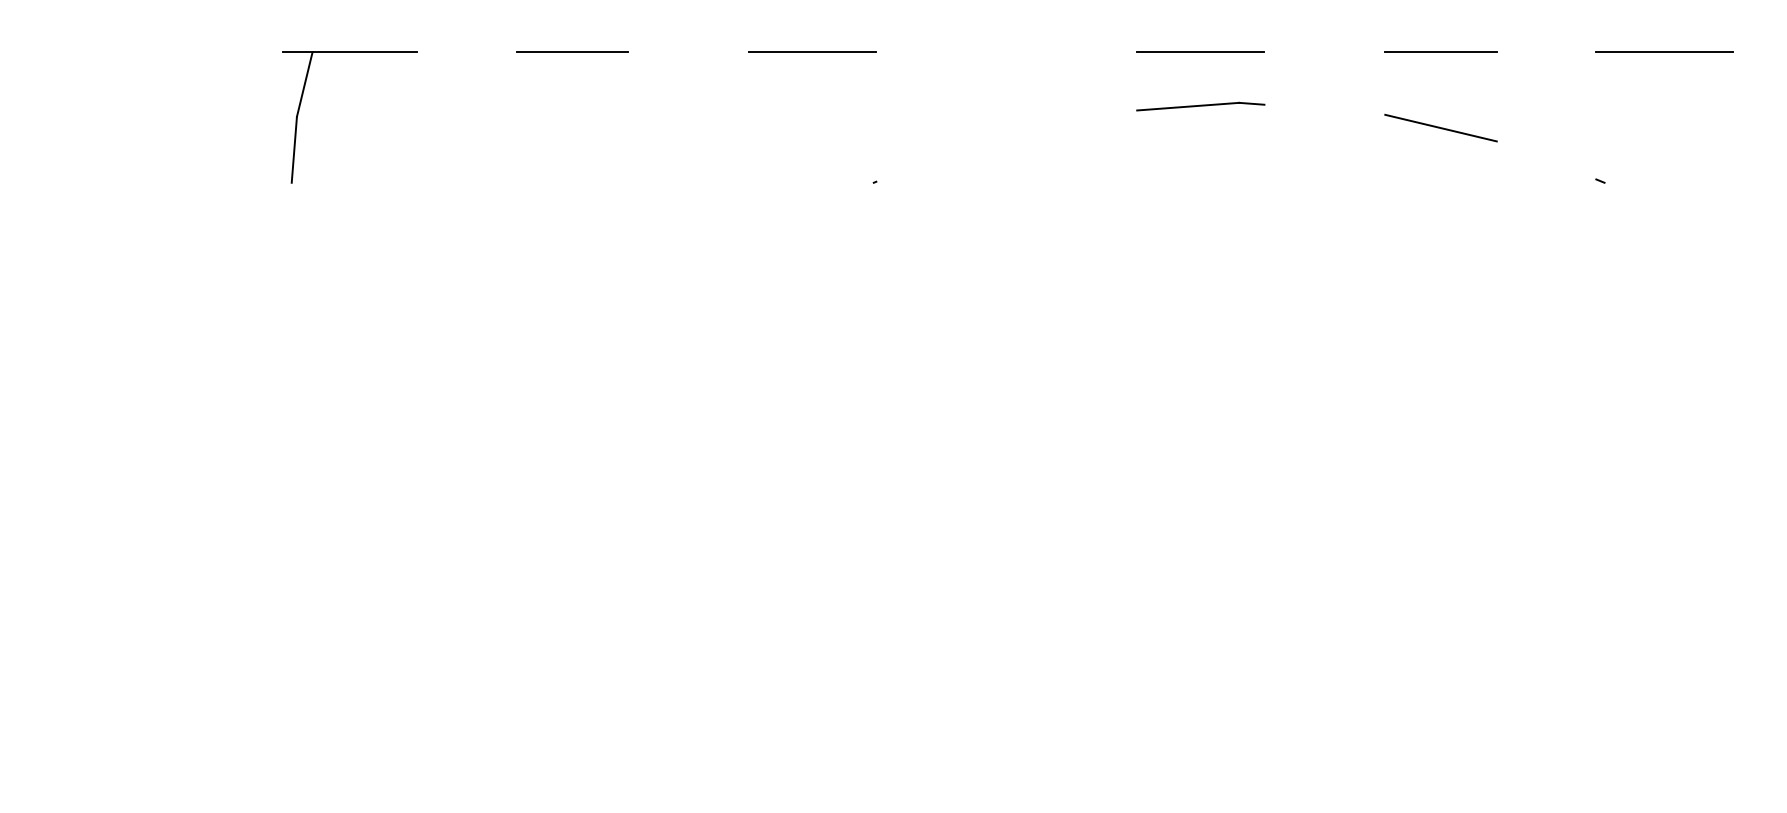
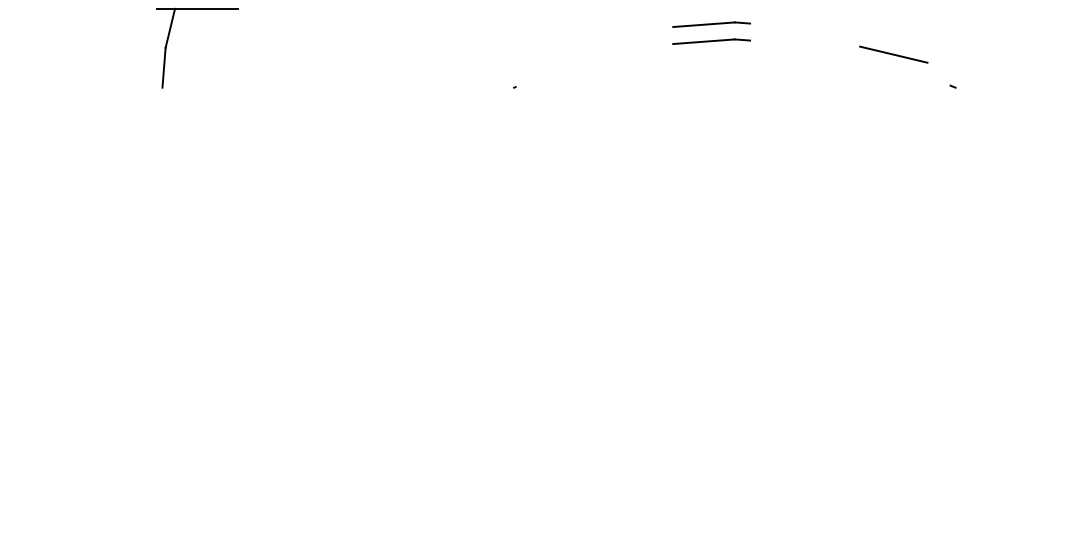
line: (571, 51) -> (331, 8), removed
line: (811, 51) -> (476, 8), removed
line: (1200, 51) -> (711, 8), removed
line: (1440, 51) -> (856, 8), removed
line: (1664, 51) -> (991, 8), removed
part: (1200, 78) -> (711, 24), added
line: (1440, 127) -> (893, 54), moved

